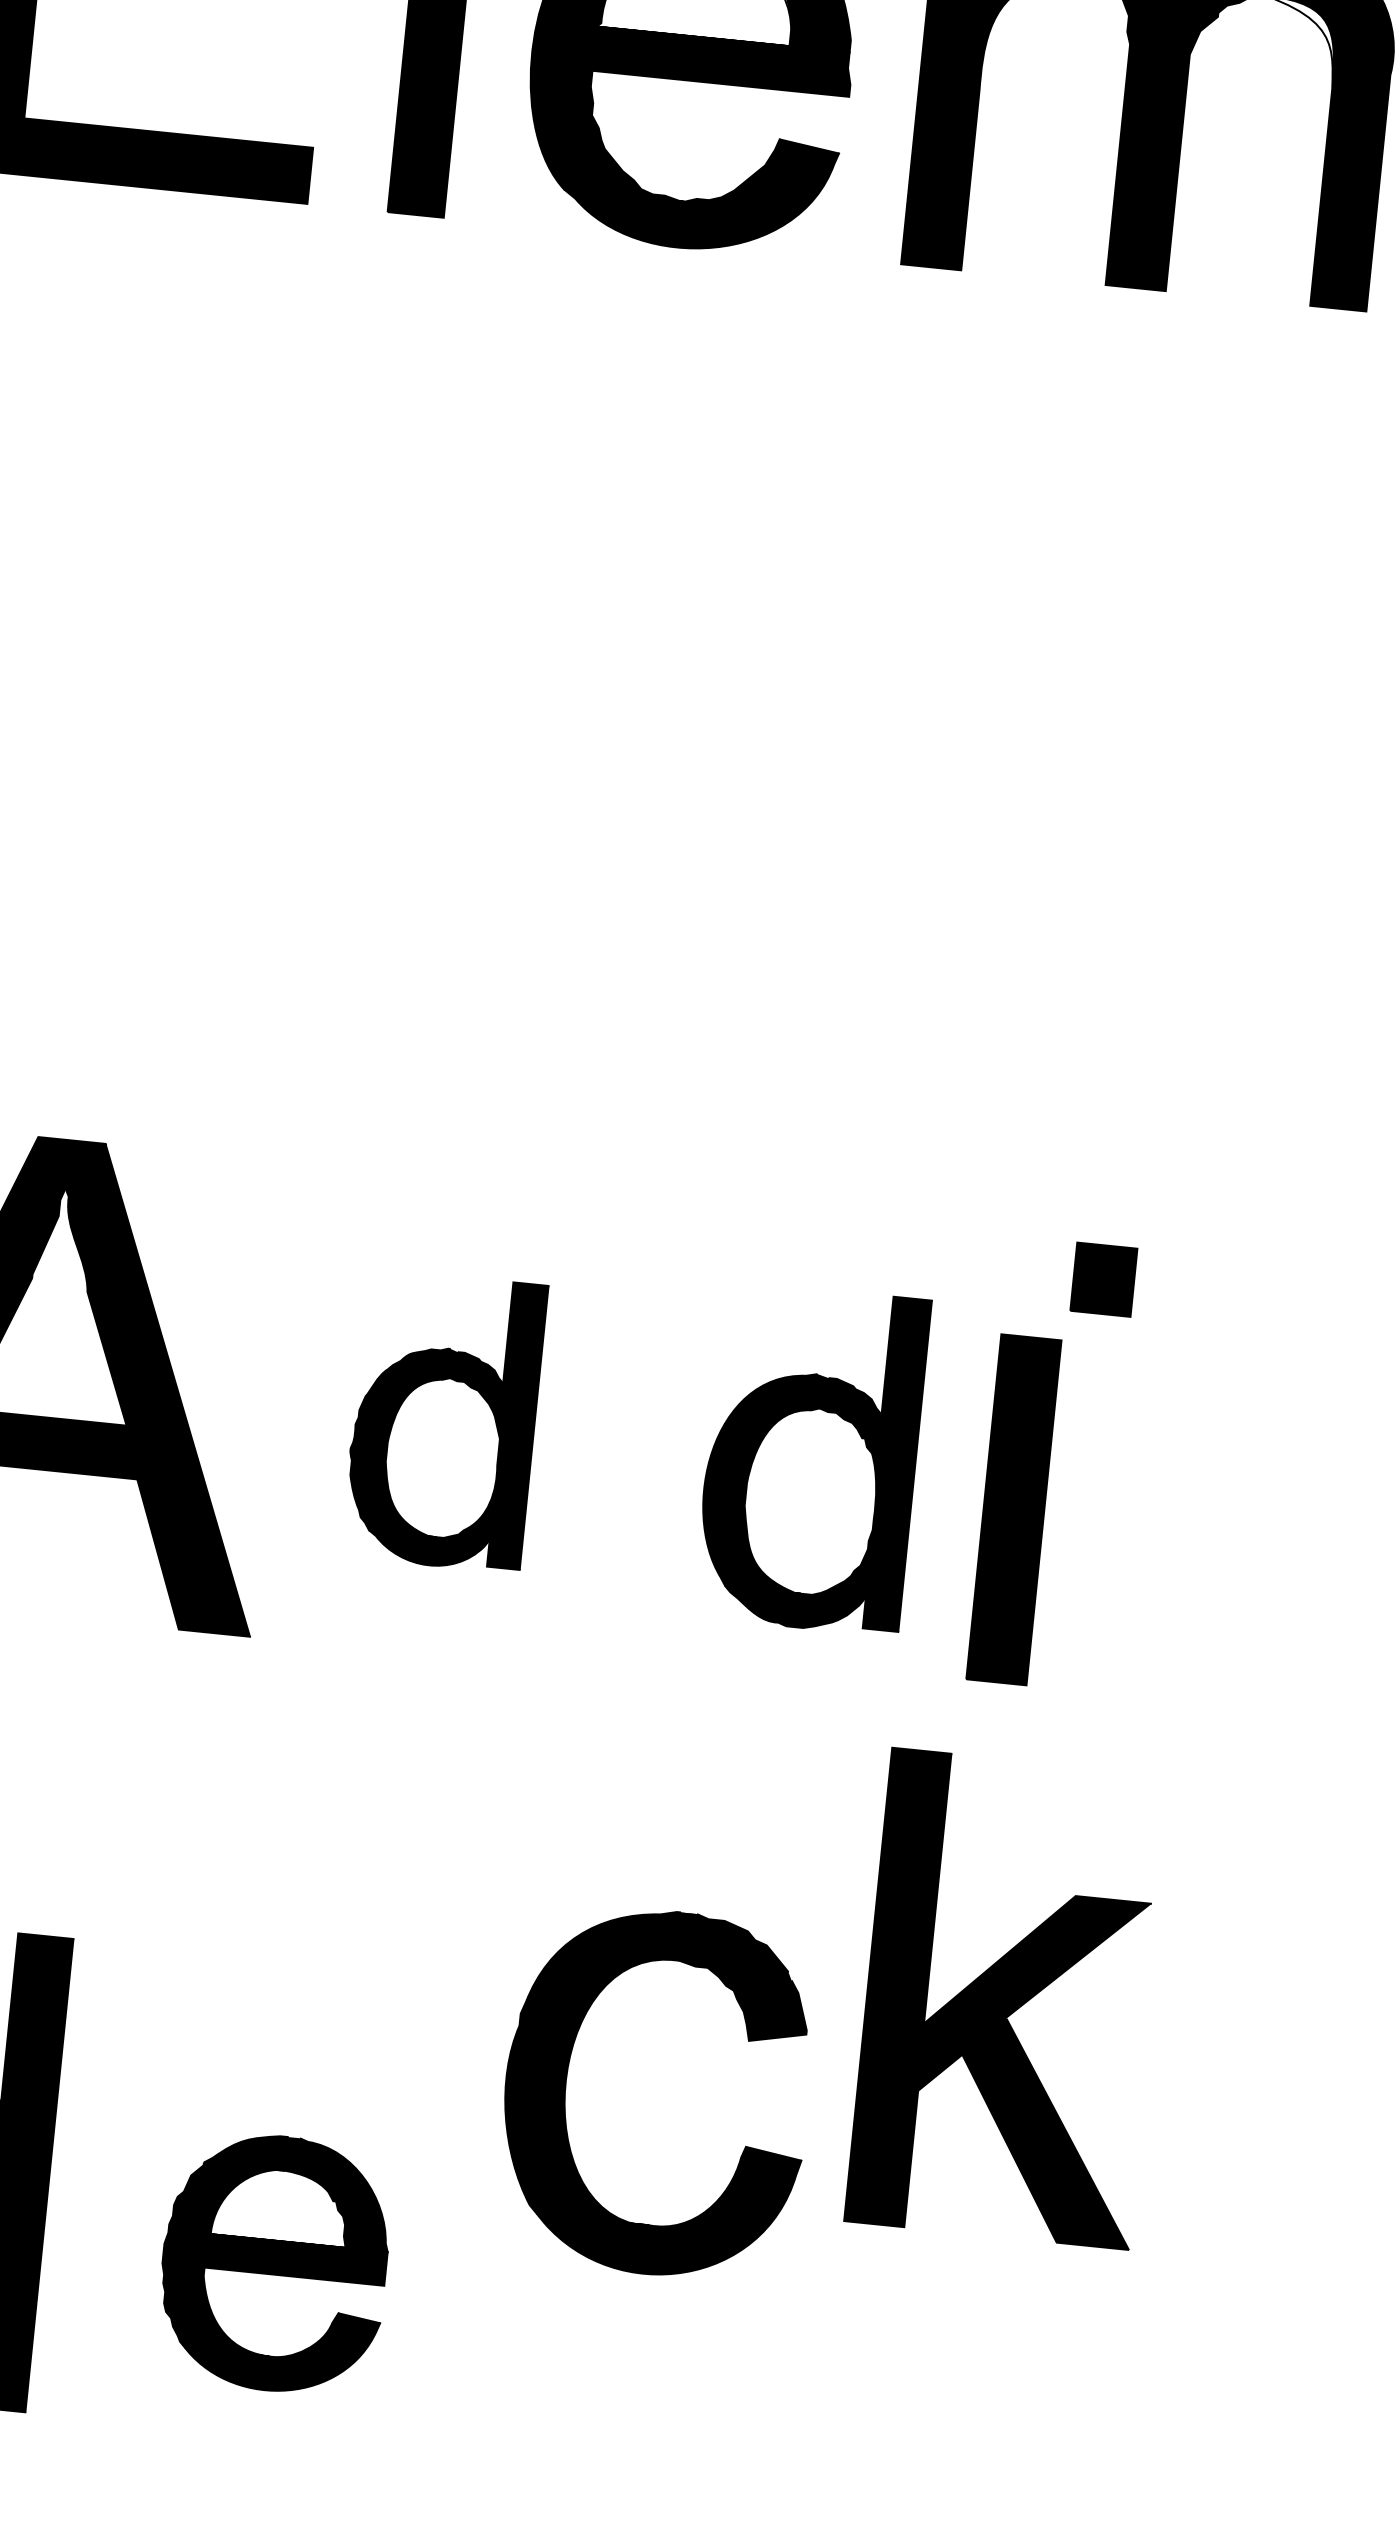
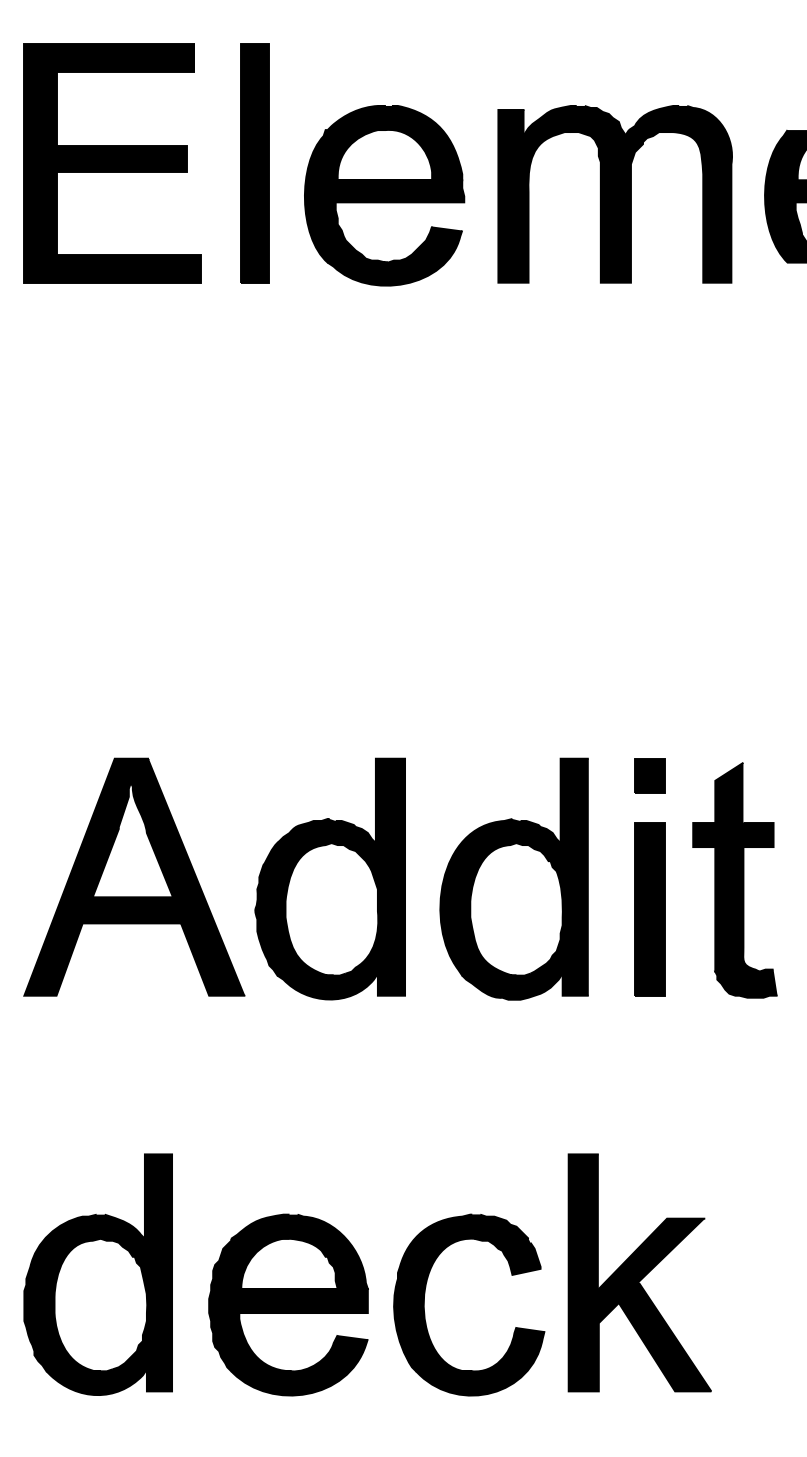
part: (442, 1419) -> (329, 878), size x1.67
part: (810, 1457) -> (513, 878), size x1.43
part: (1251, 1505) -> (734, 880), added
part: (1012, 1510) -> (649, 909), moved
part: (1009, 1997) -> (639, 1272), moved
part: (567, 2100) -> (425, 1313), moved
part: (274, 2262) -> (288, 1304), size x1.43

